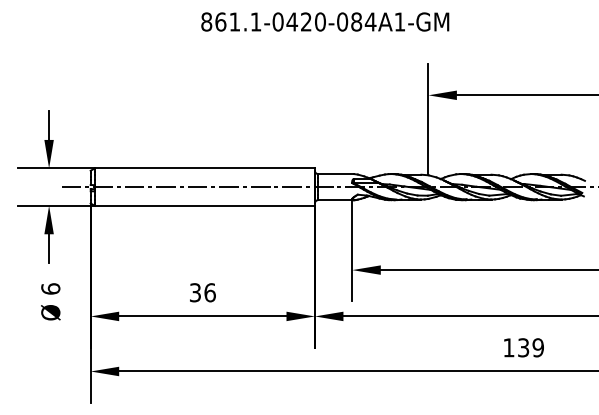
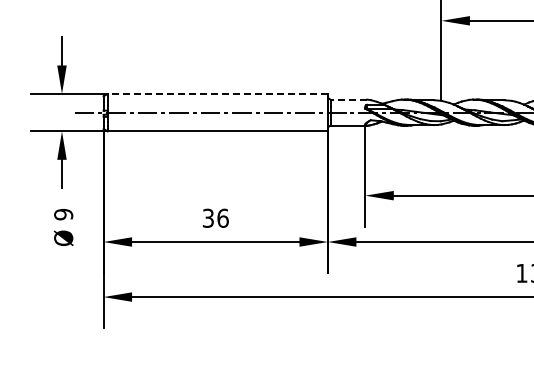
line: (204, 168) -> (217, 94), solid -> dashed
line: (336, 174) -> (349, 100), solid -> dashed
text: (50, 288) -> (63, 214), 6 -> 9

